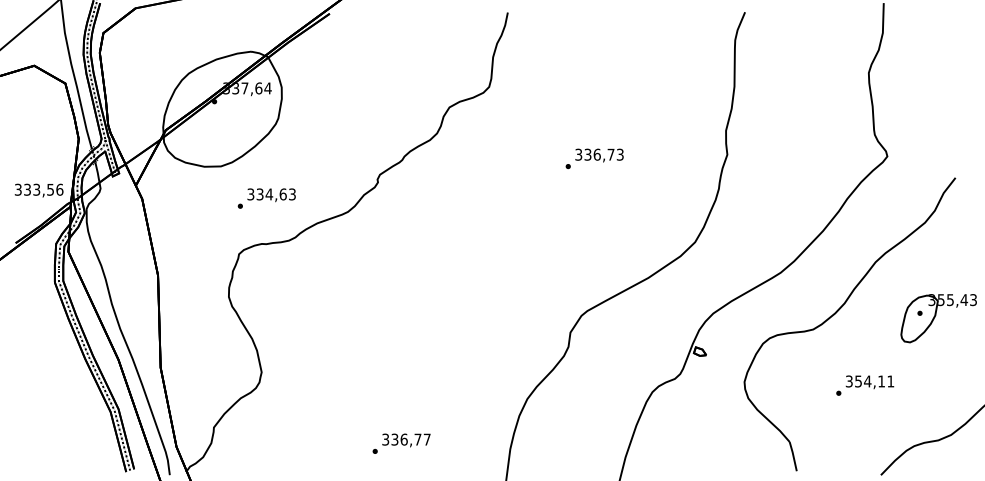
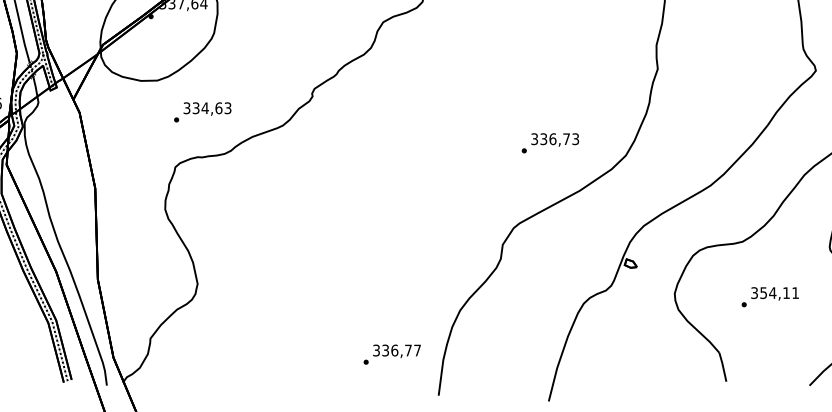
text: (594, 158) -> (550, 142), moved
text: (865, 385) -> (770, 297), moved
text: (401, 443) -> (392, 354), moved

